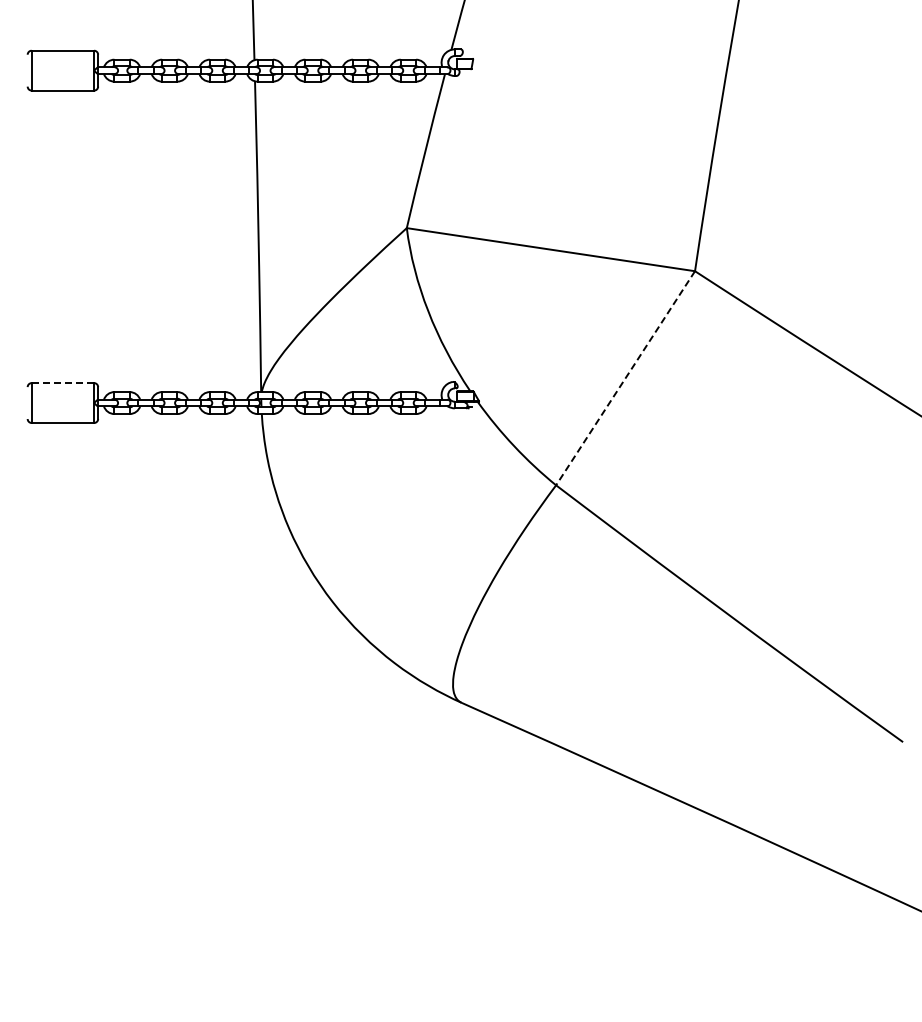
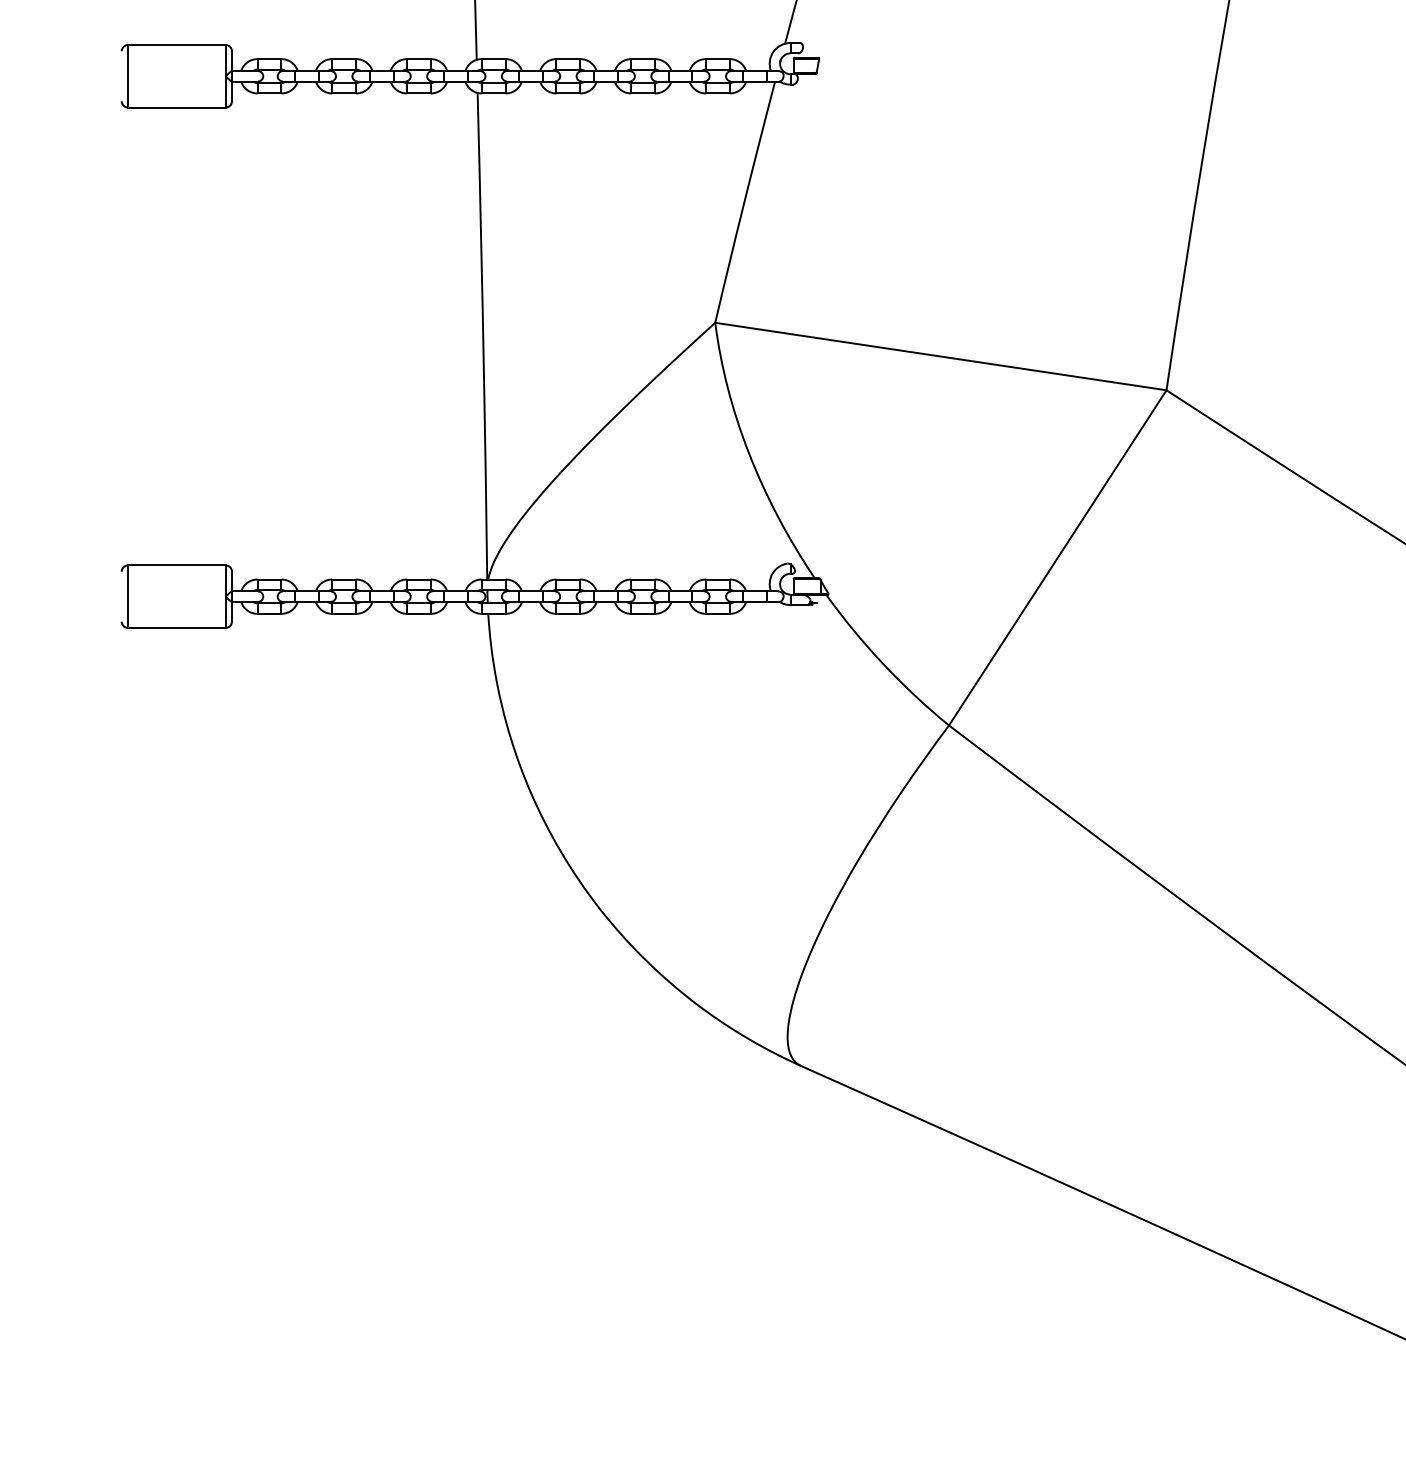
line: (625, 378) -> (1057, 558), dashed -> solid
line: (63, 383) -> (177, 566), dashed -> solid

